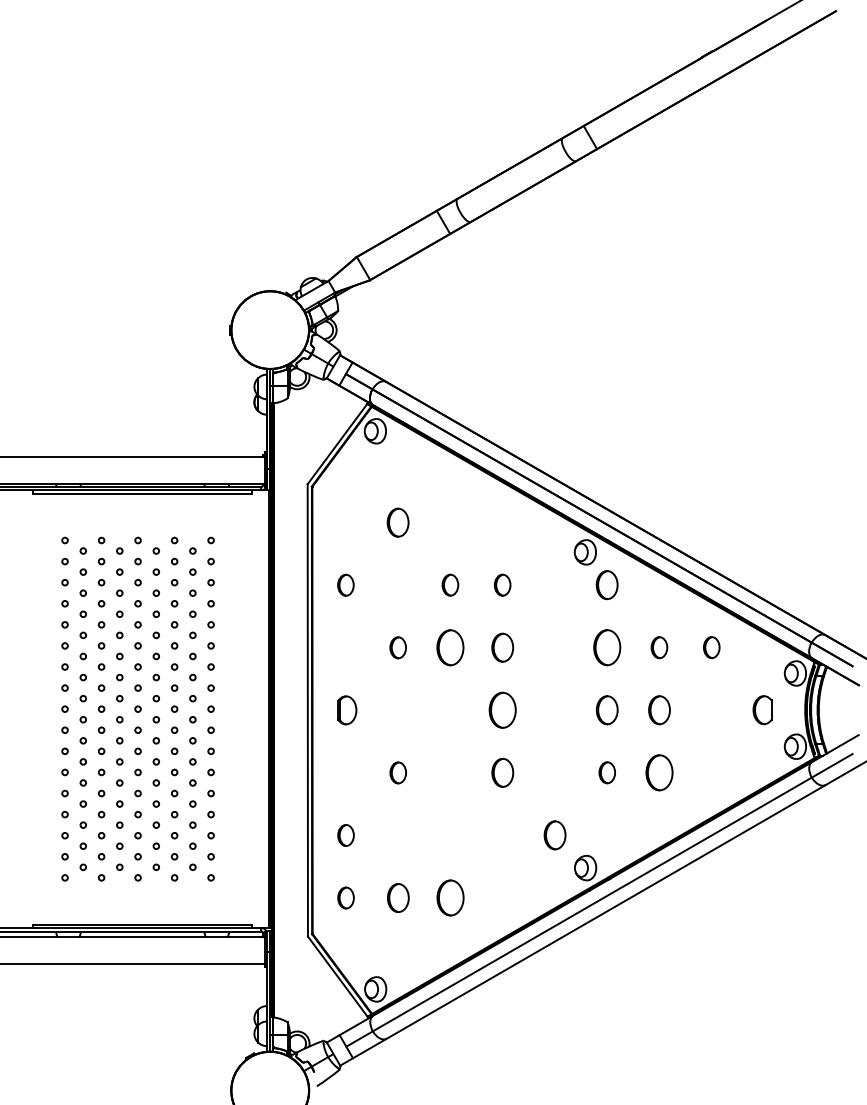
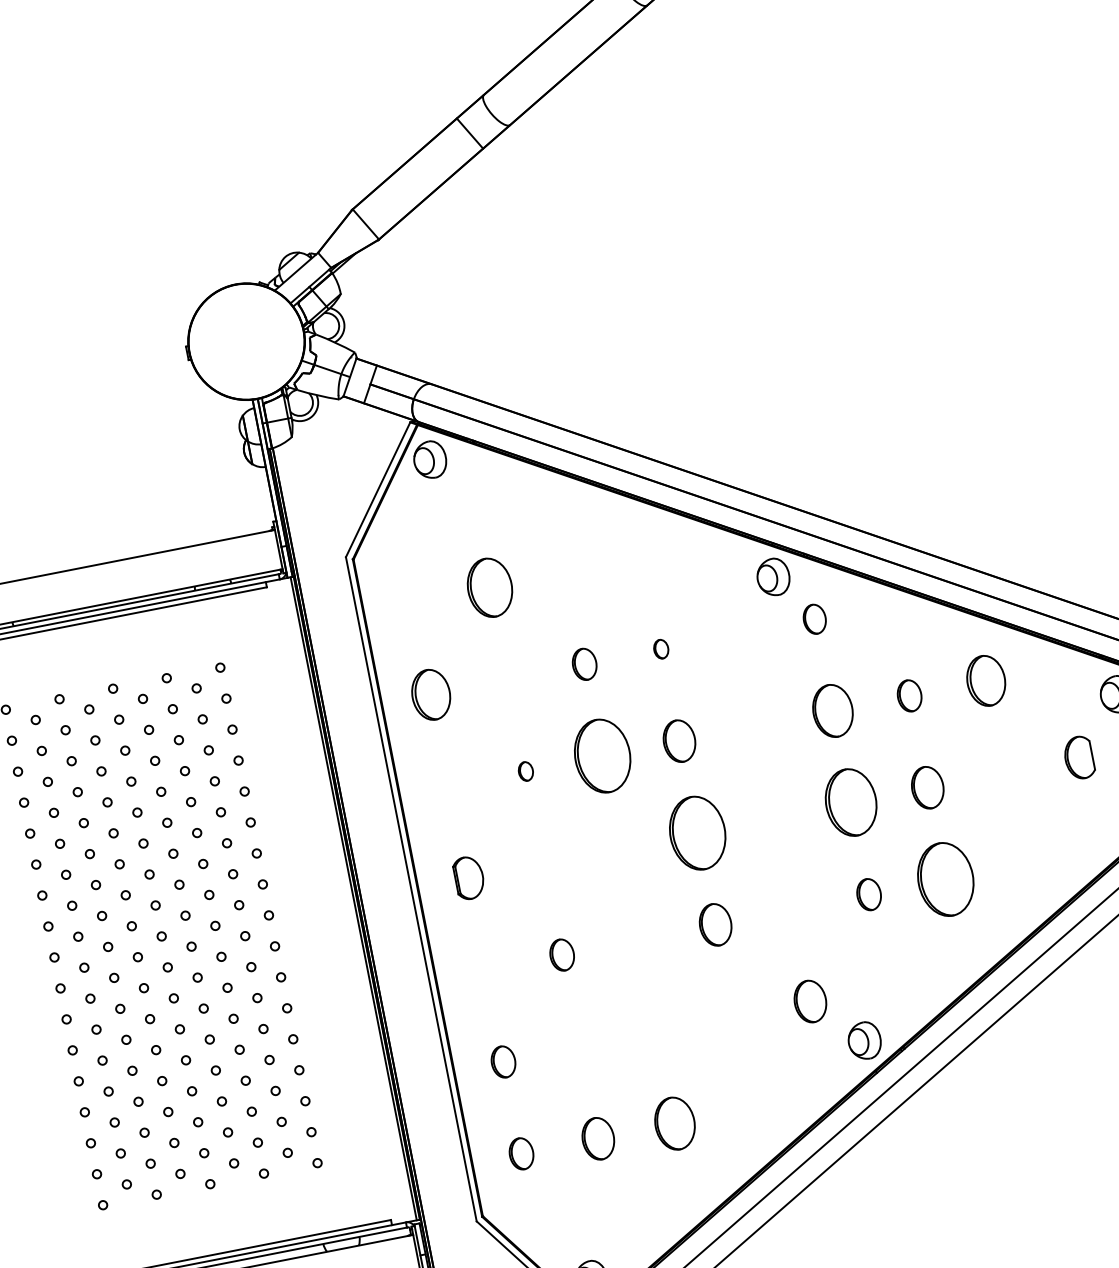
part: (397, 522) -> (488, 587), size x1.4
part: (345, 584) -> (430, 693), size x1.6
part: (502, 584) -> (660, 648), size x0.6
part: (606, 585) -> (813, 619), size x0.7
part: (397, 647) -> (524, 771), size x0.6
part: (450, 647) -> (602, 755), size x1.4
part: (711, 647) -> (986, 680), size x1.6
part: (502, 709) -> (696, 831), size x1.4
part: (606, 710) -> (849, 803), size x1.6
part: (659, 772) -> (945, 879), size x1.4

